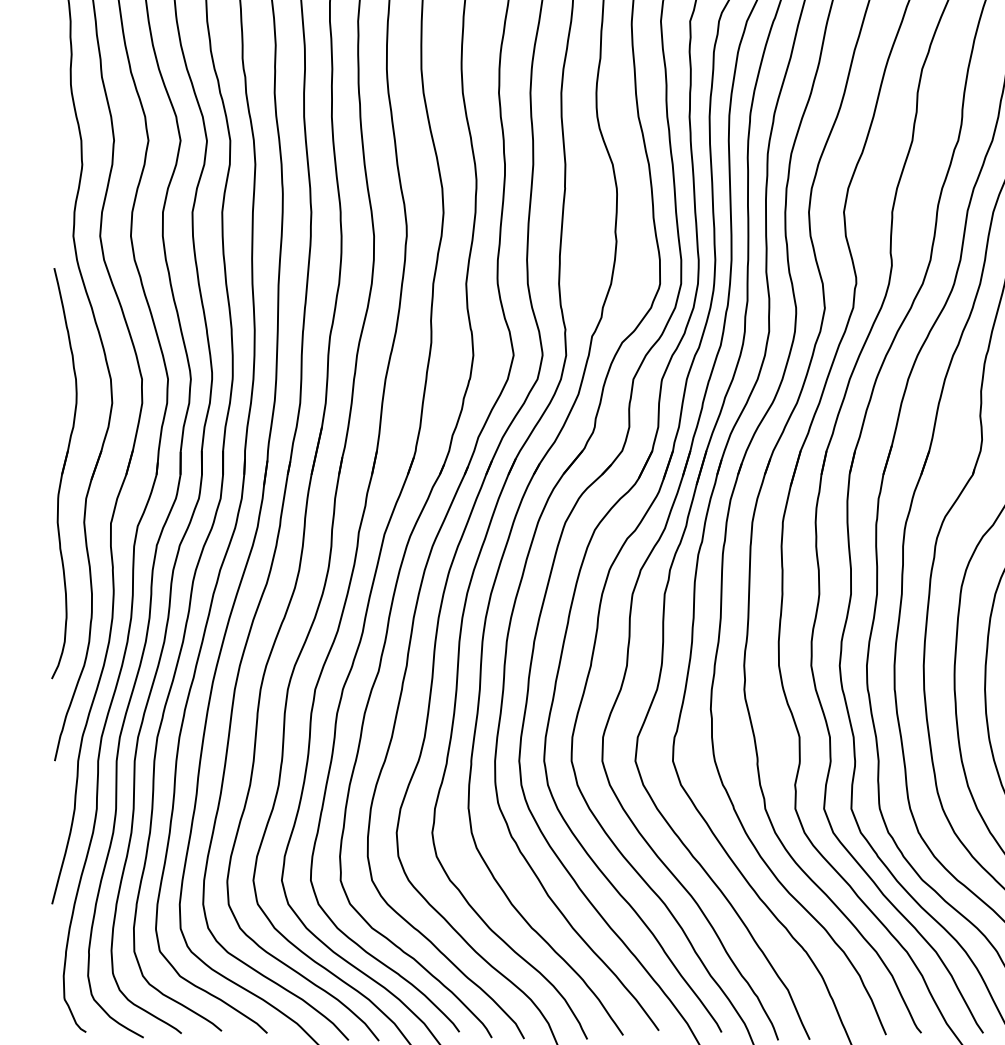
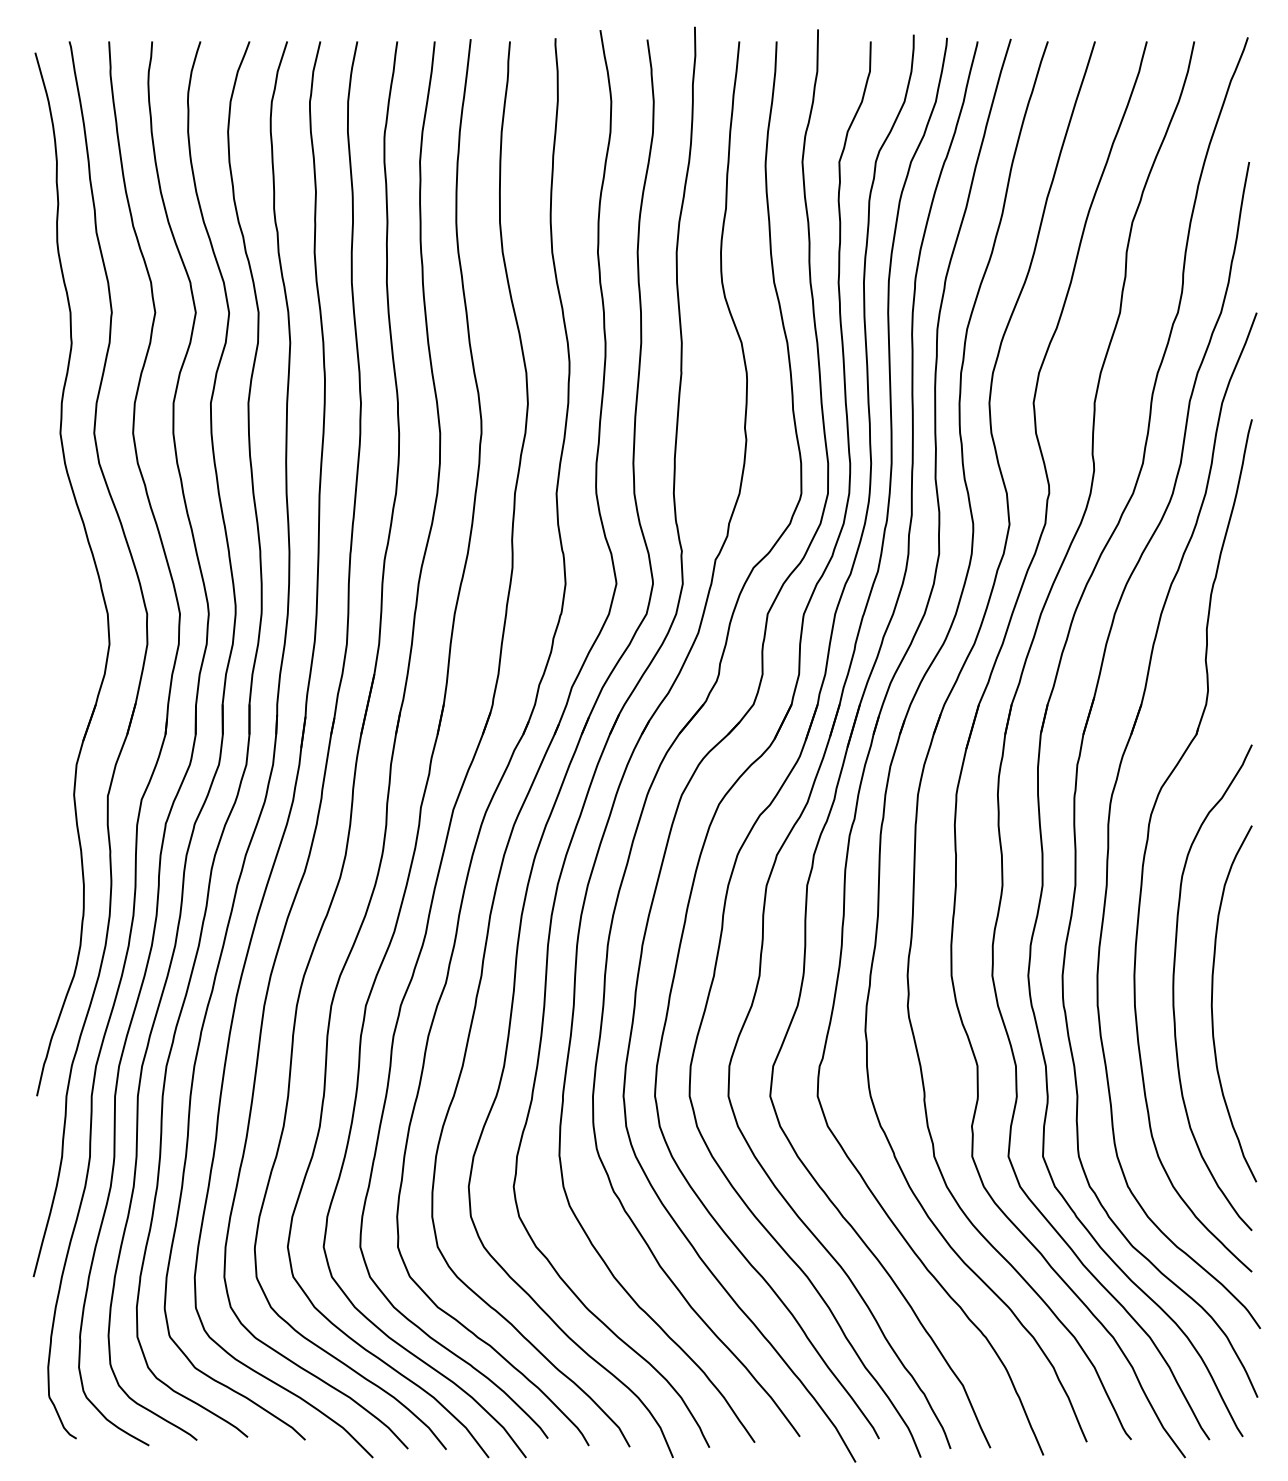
part: (63, 473) -> (48, 732), removed

